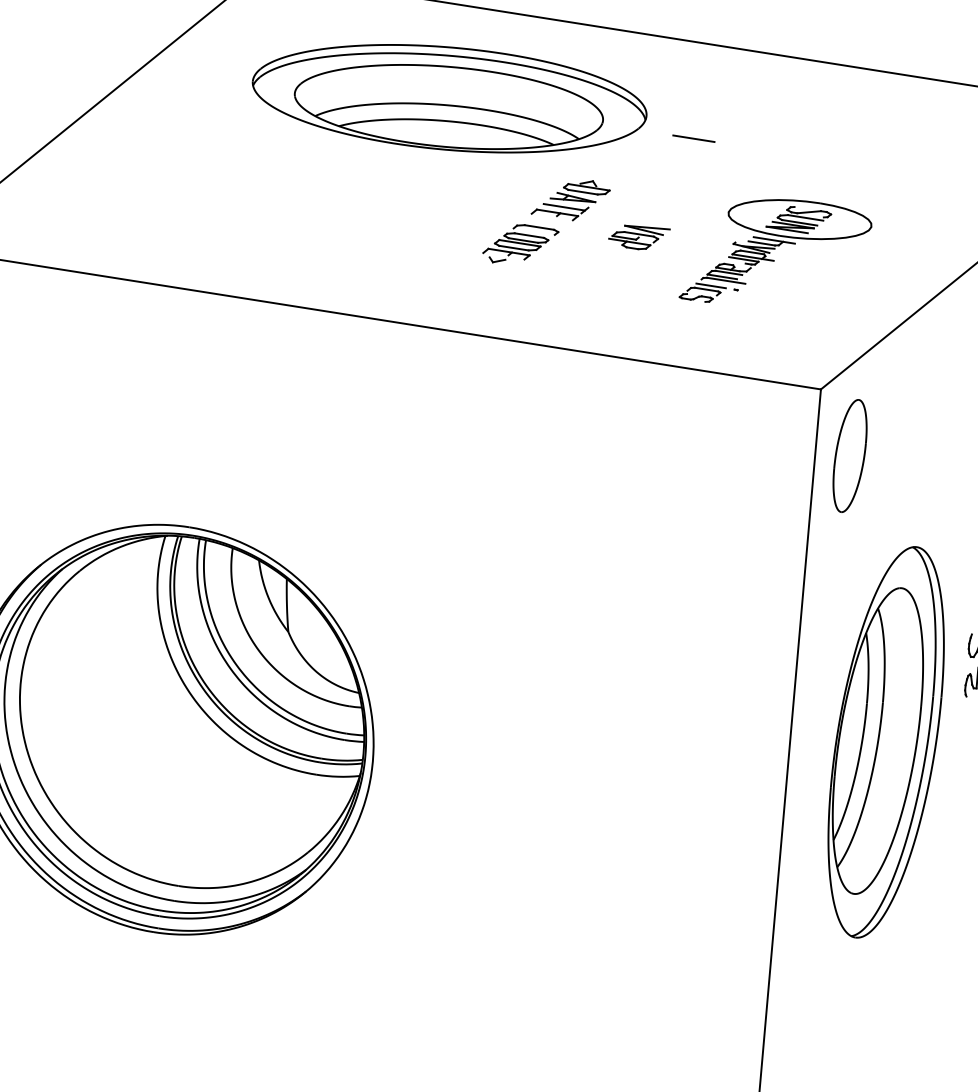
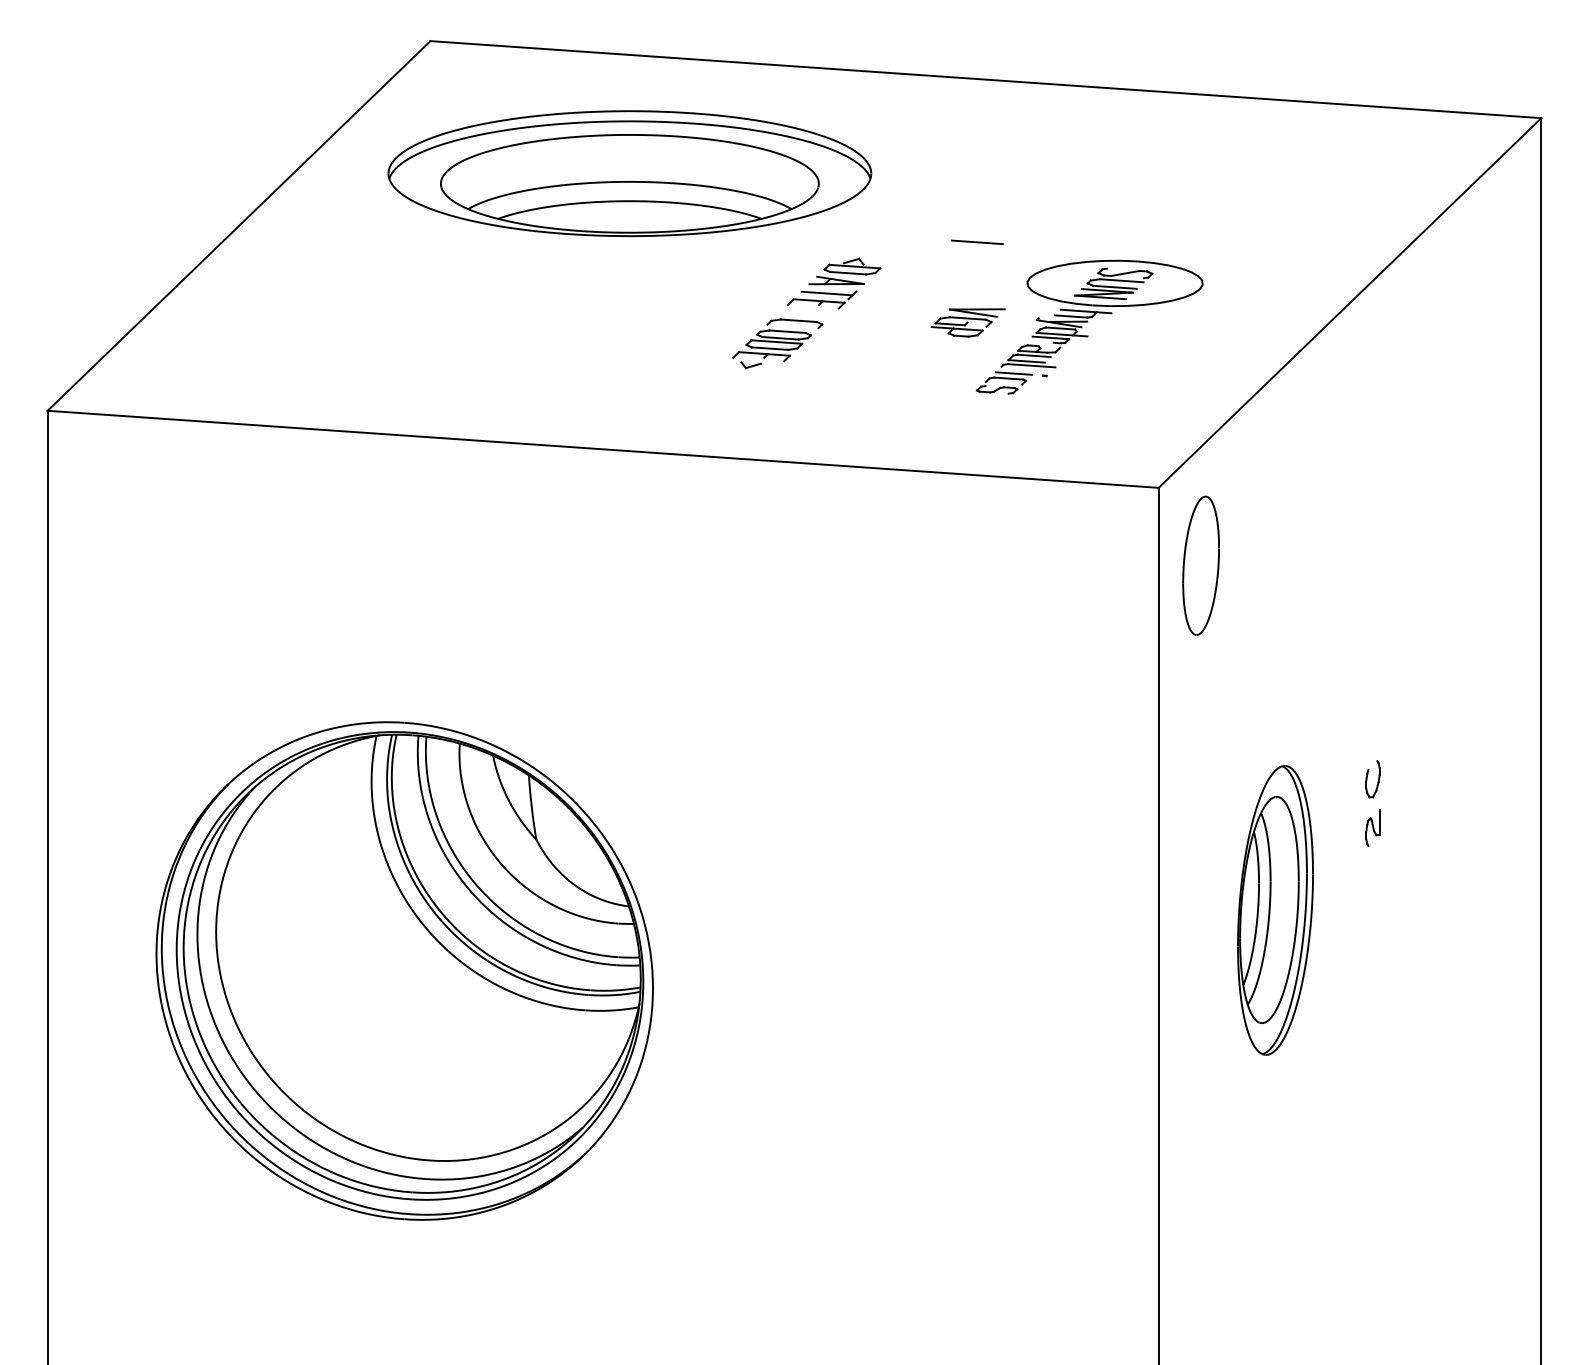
part: (449, 98) -> (629, 173), moved
line: (694, 138) -> (977, 241), moved
part: (638, 237) -> (967, 322), moved
part: (886, 742) -> (1275, 910), size x0.6

